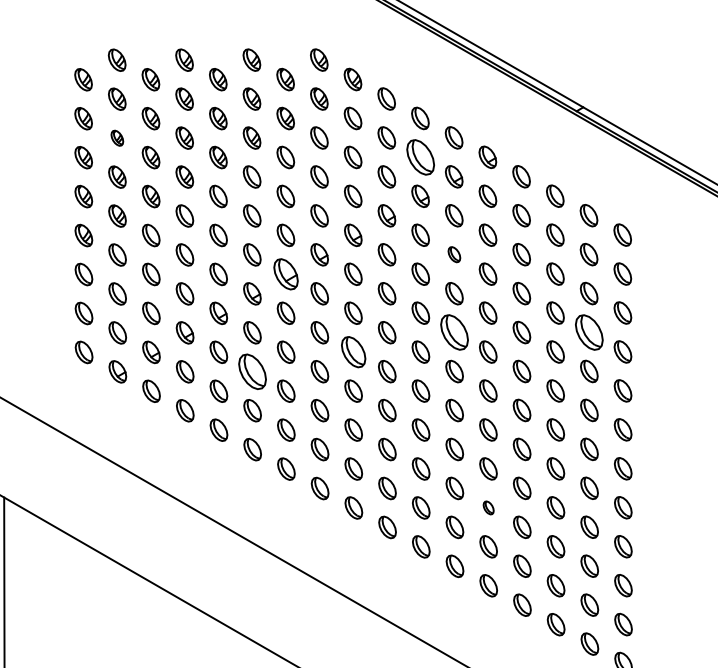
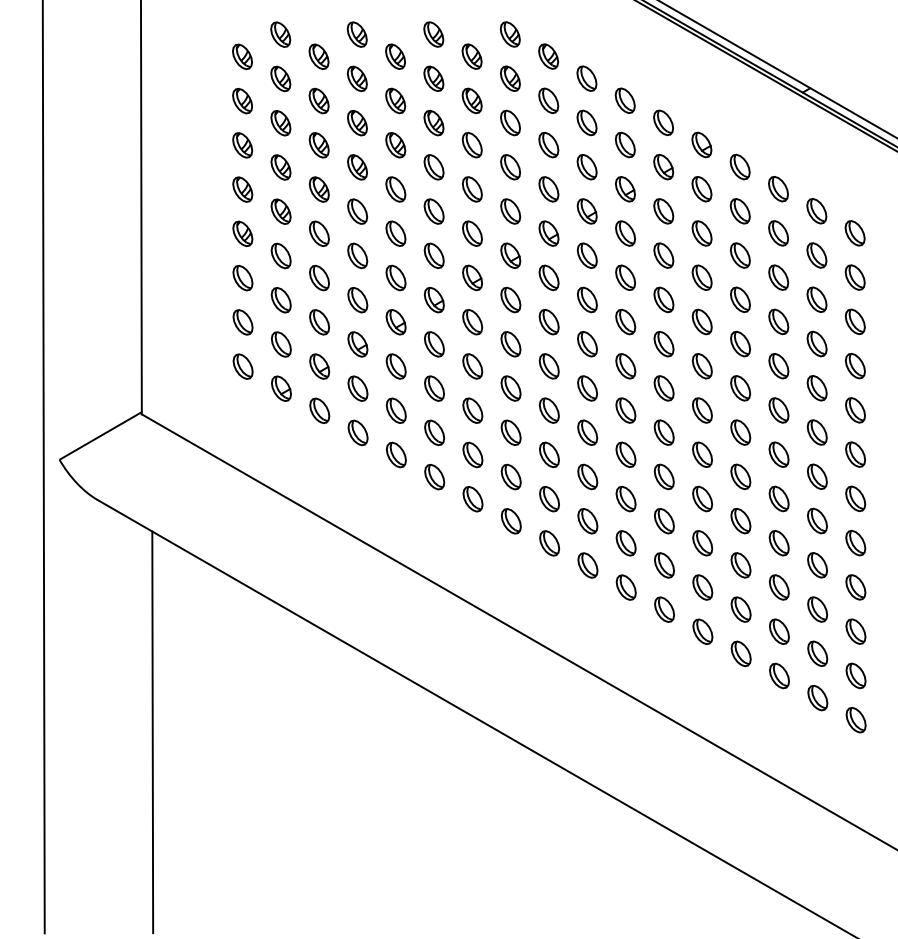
part: (116, 138) -> (280, 123), size x1.43
part: (419, 156) -> (624, 144), size x0.62
part: (454, 254) -> (663, 255), size x1.43
part: (285, 273) -> (472, 277), size x0.71
part: (454, 332) -> (663, 344), size x0.62
part: (588, 332) -> (816, 343), size x0.62
part: (352, 352) -> (548, 366), size x0.71
part: (252, 371) -> (434, 388), size x0.62
part: (488, 508) -> (702, 543), size x1.67

